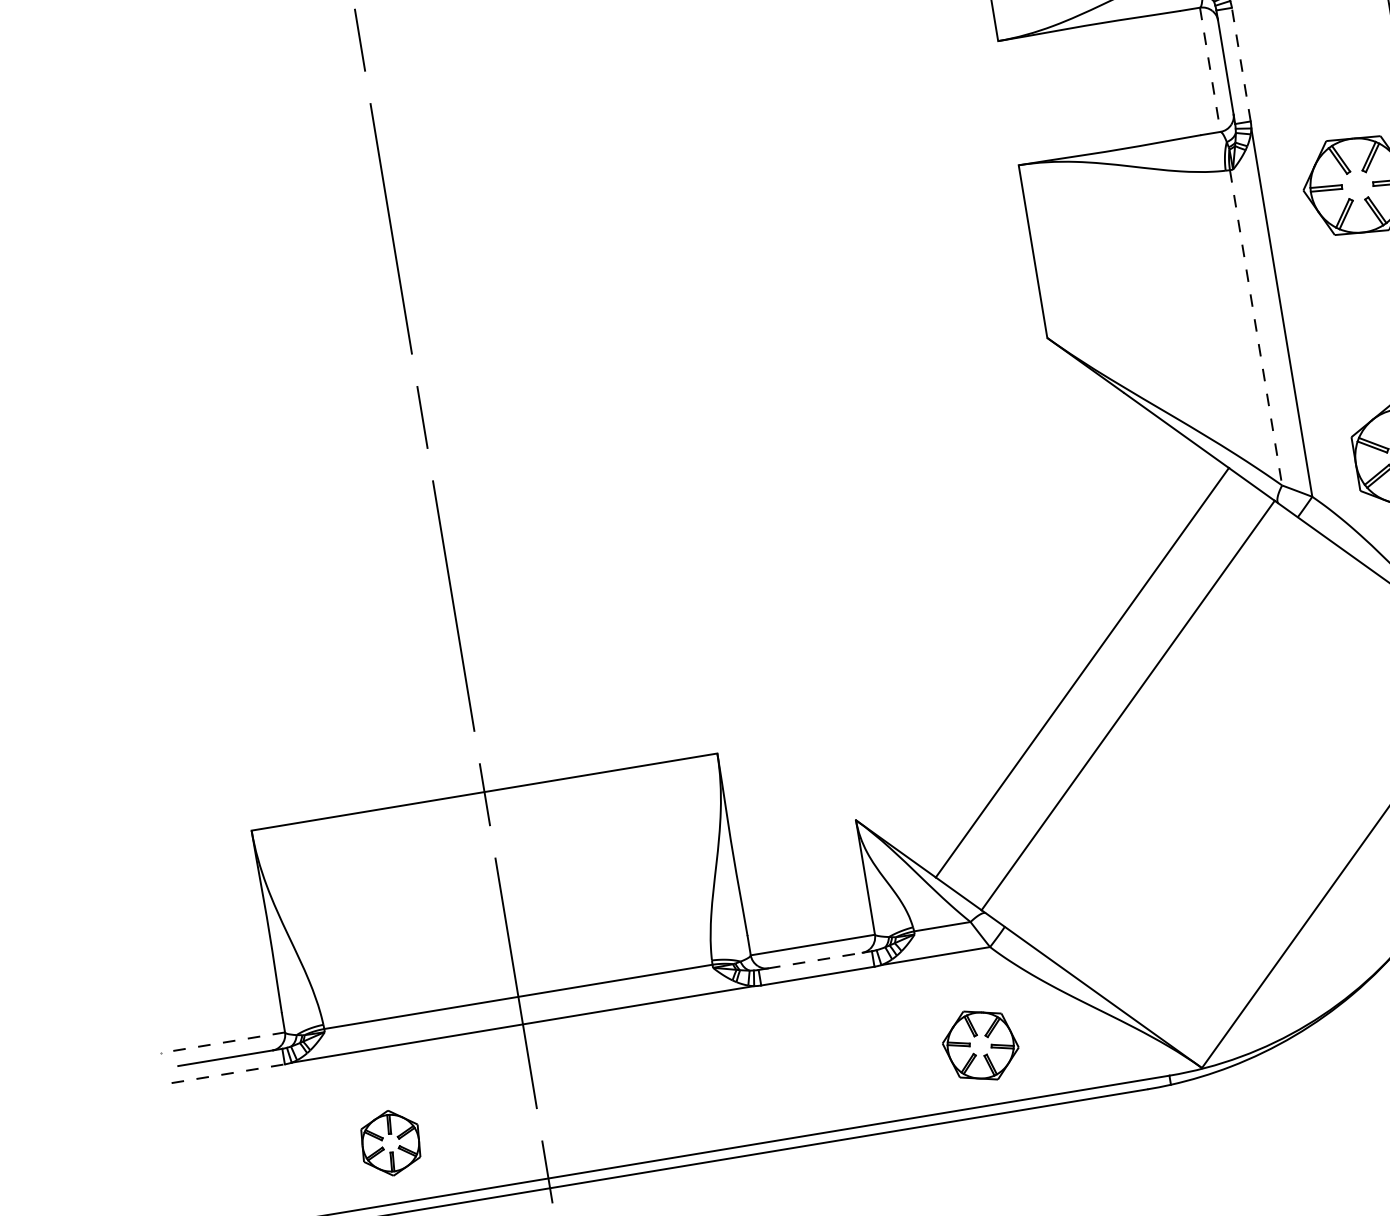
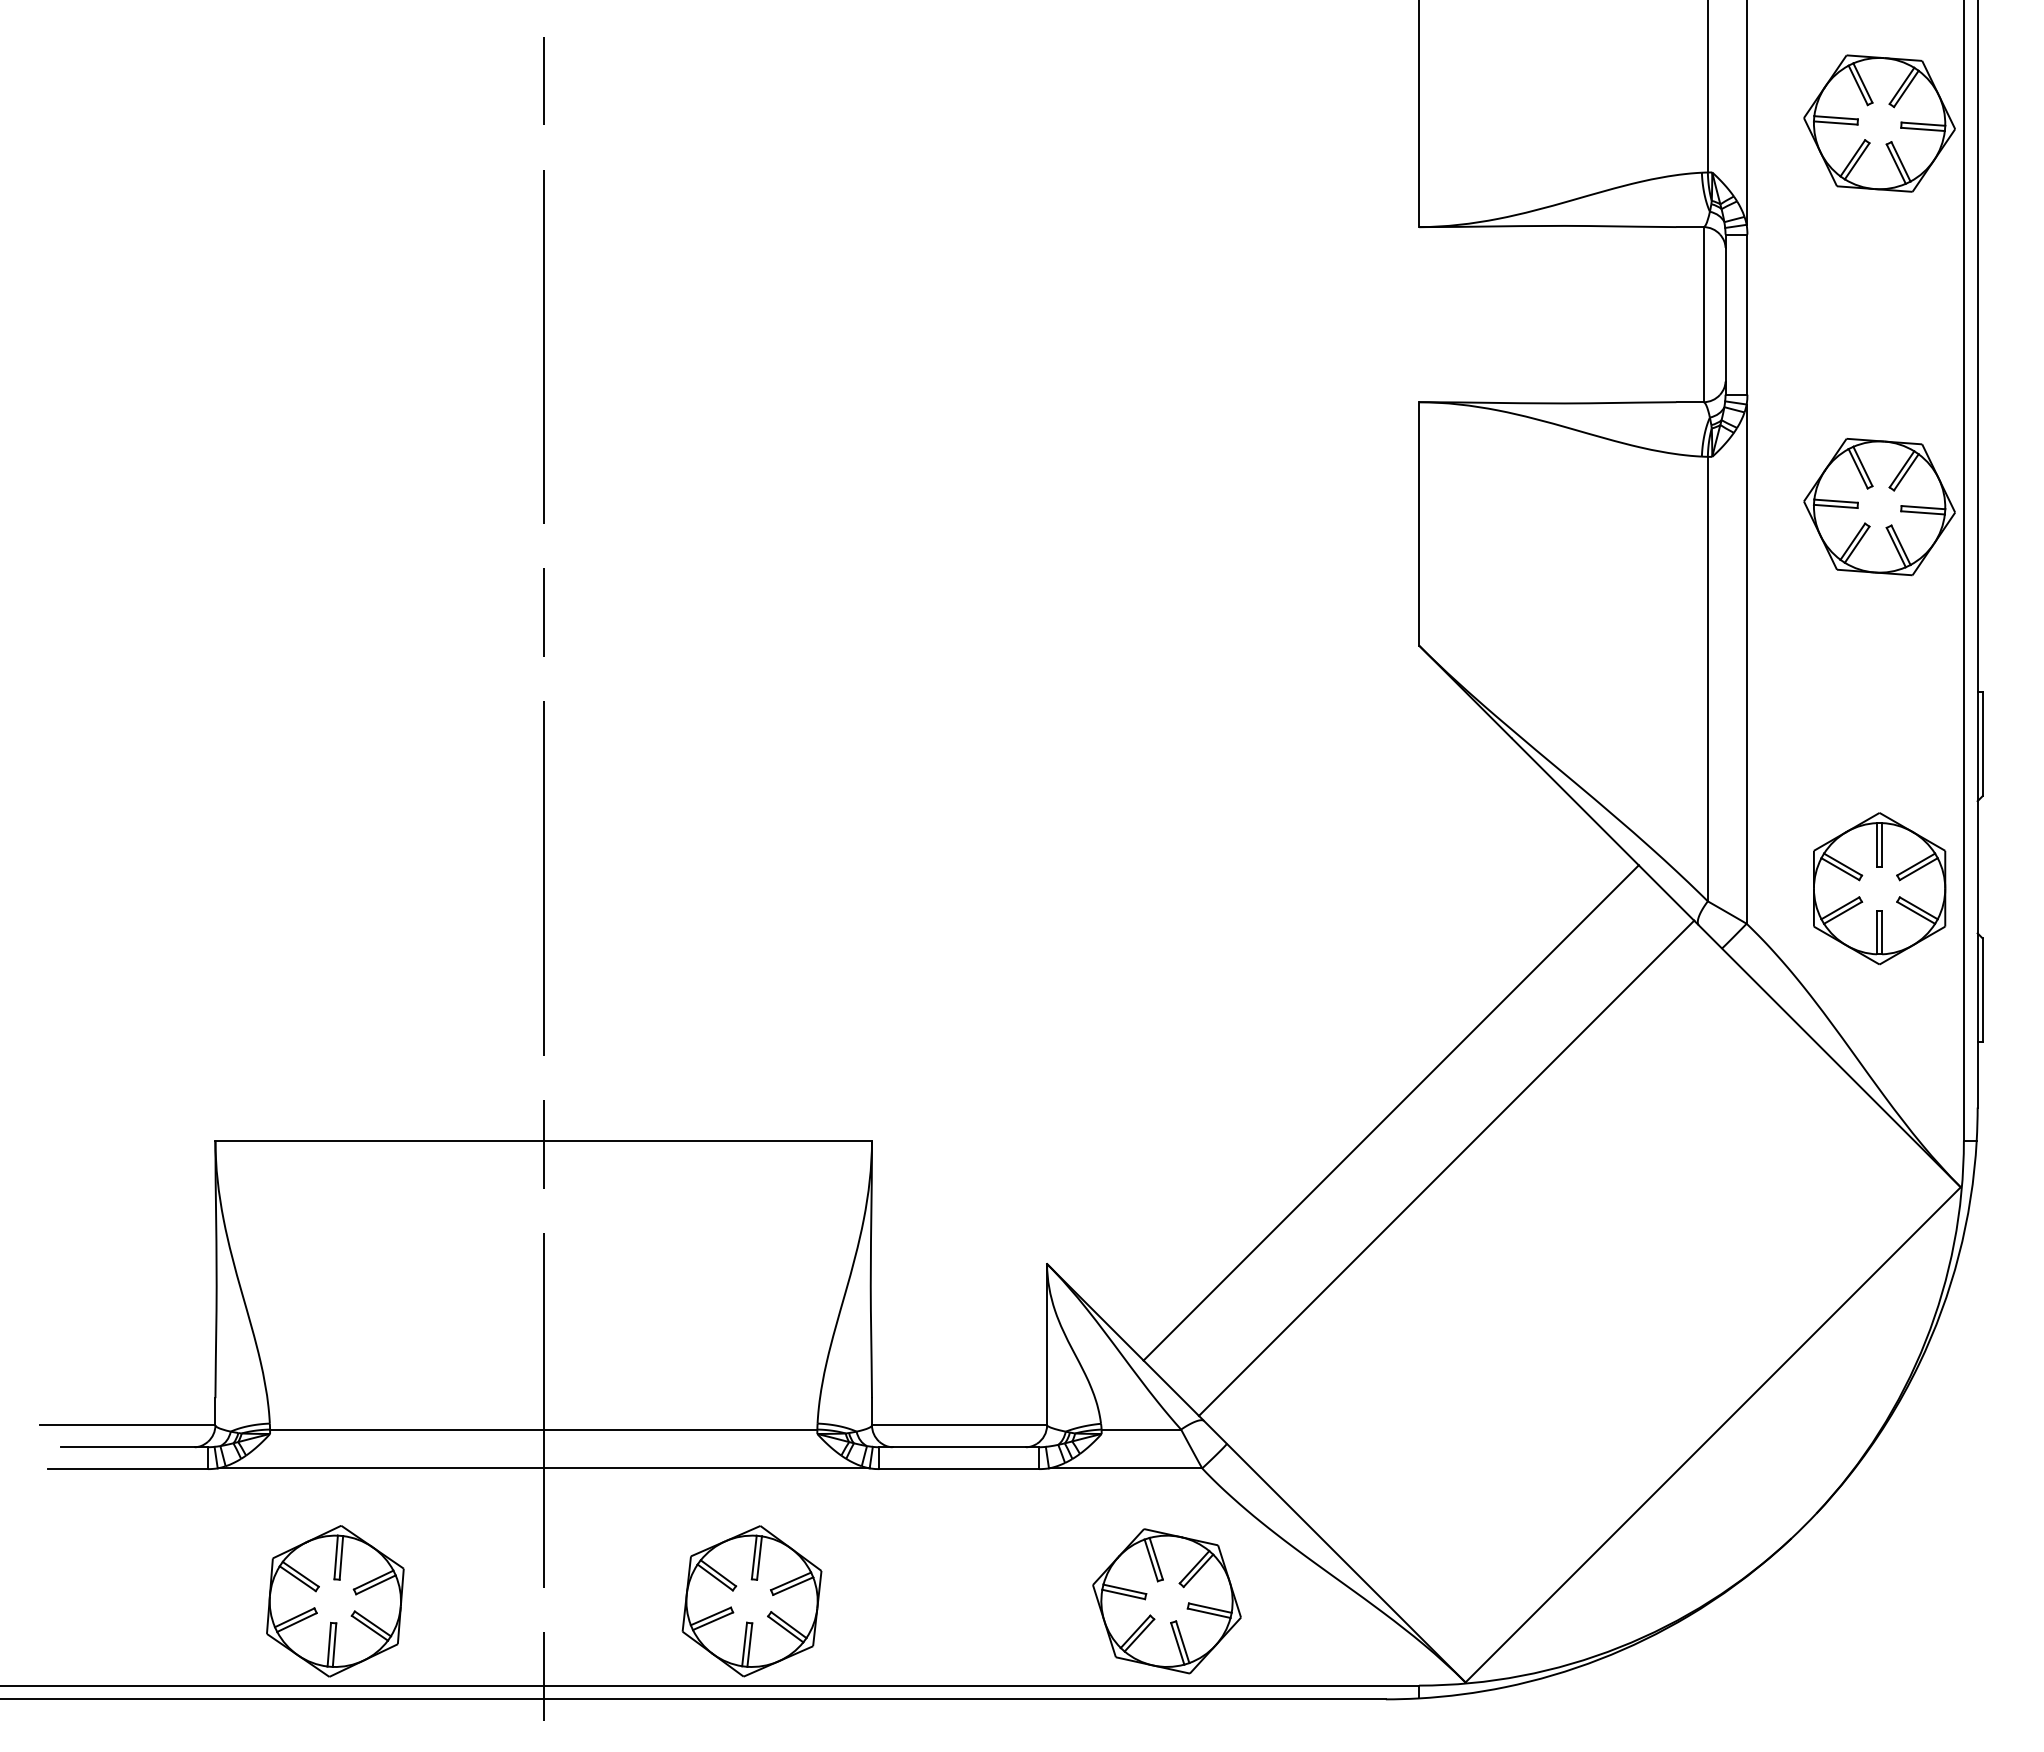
line: (1241, 64) -> (1747, 314), dashed -> solid
line: (1210, 69) -> (1703, 314), dashed -> solid
line: (1255, 328) -> (1707, 679), dashed -> solid
line: (815, 960) -> (959, 1447), dashed -> solid
line: (222, 1042) -> (127, 1425), dashed -> solid
part: (980, 1045) -> (1166, 1601), size x1.43
line: (228, 1073) -> (128, 1469), dashed -> solid
part: (685, 1094) -> (751, 1601), added
part: (390, 1143) -> (335, 1601), size x1.67

